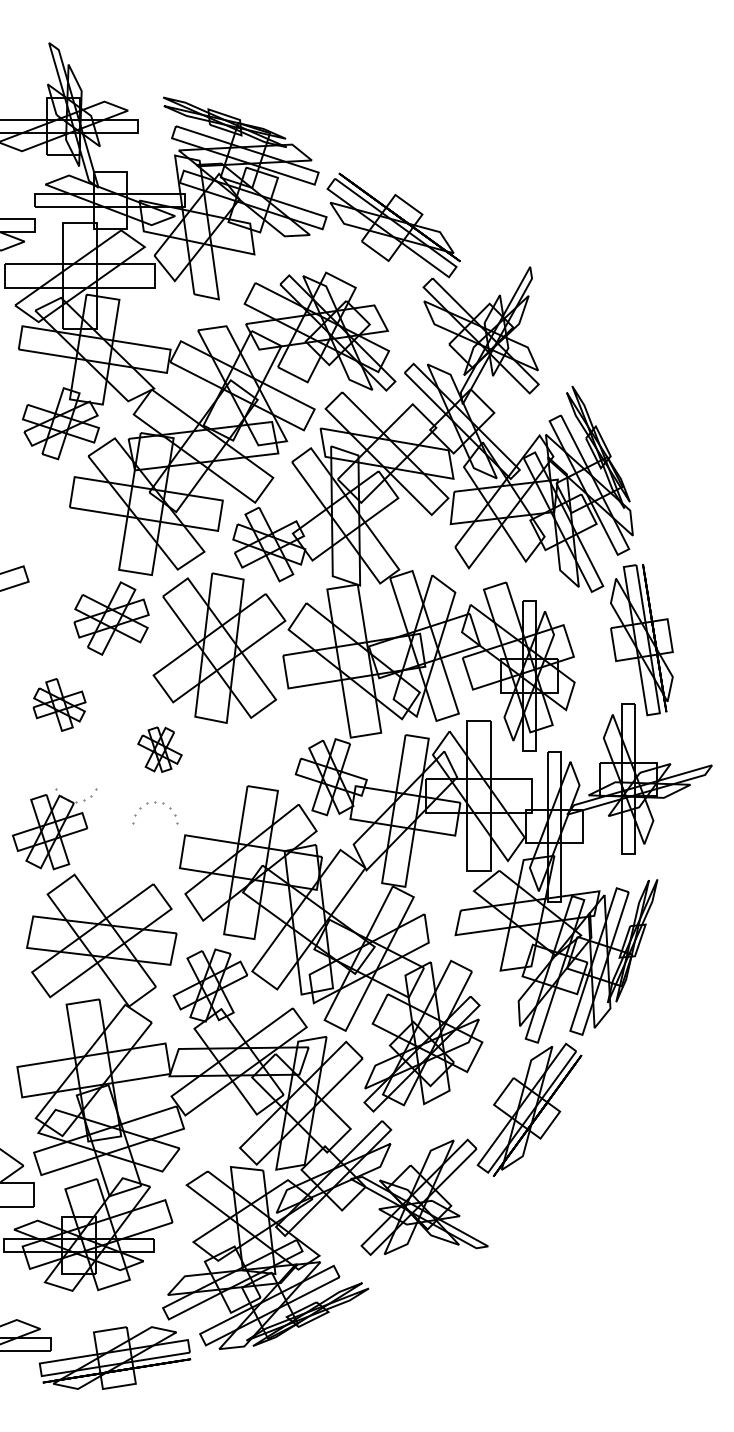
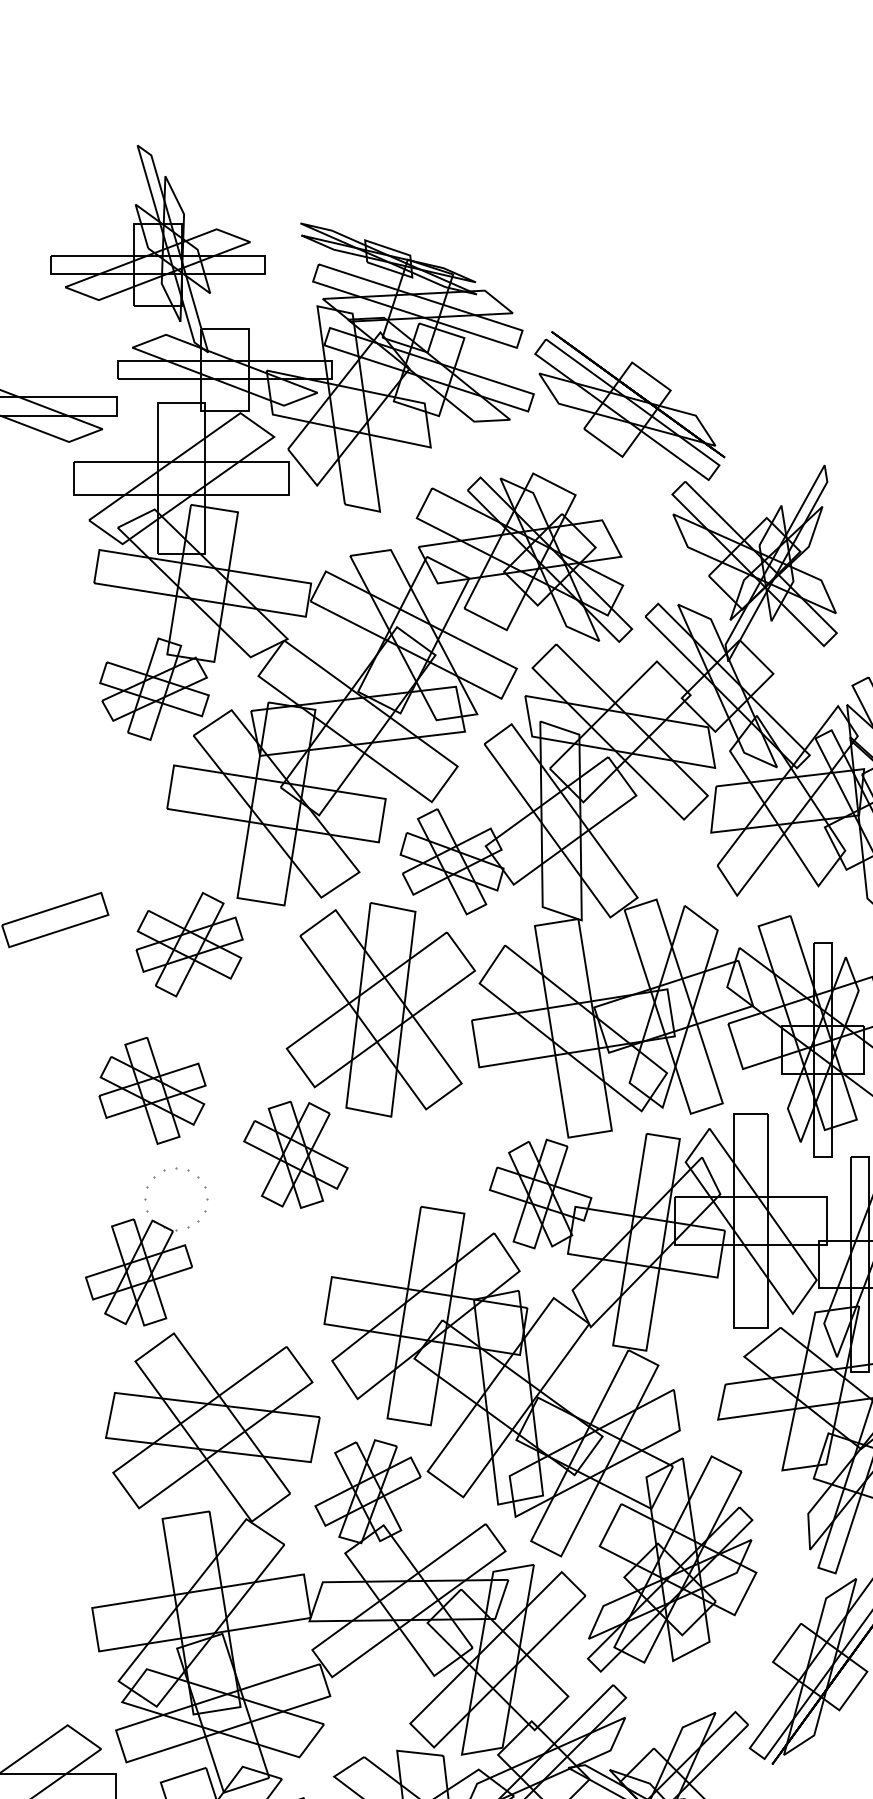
part: (111, 618) -> (189, 944), moved
part: (59, 704) -> (152, 1090), size x1.43
part: (159, 749) -> (295, 1154), size x1.67
part: (155, 803) -> (176, 1170), moved

